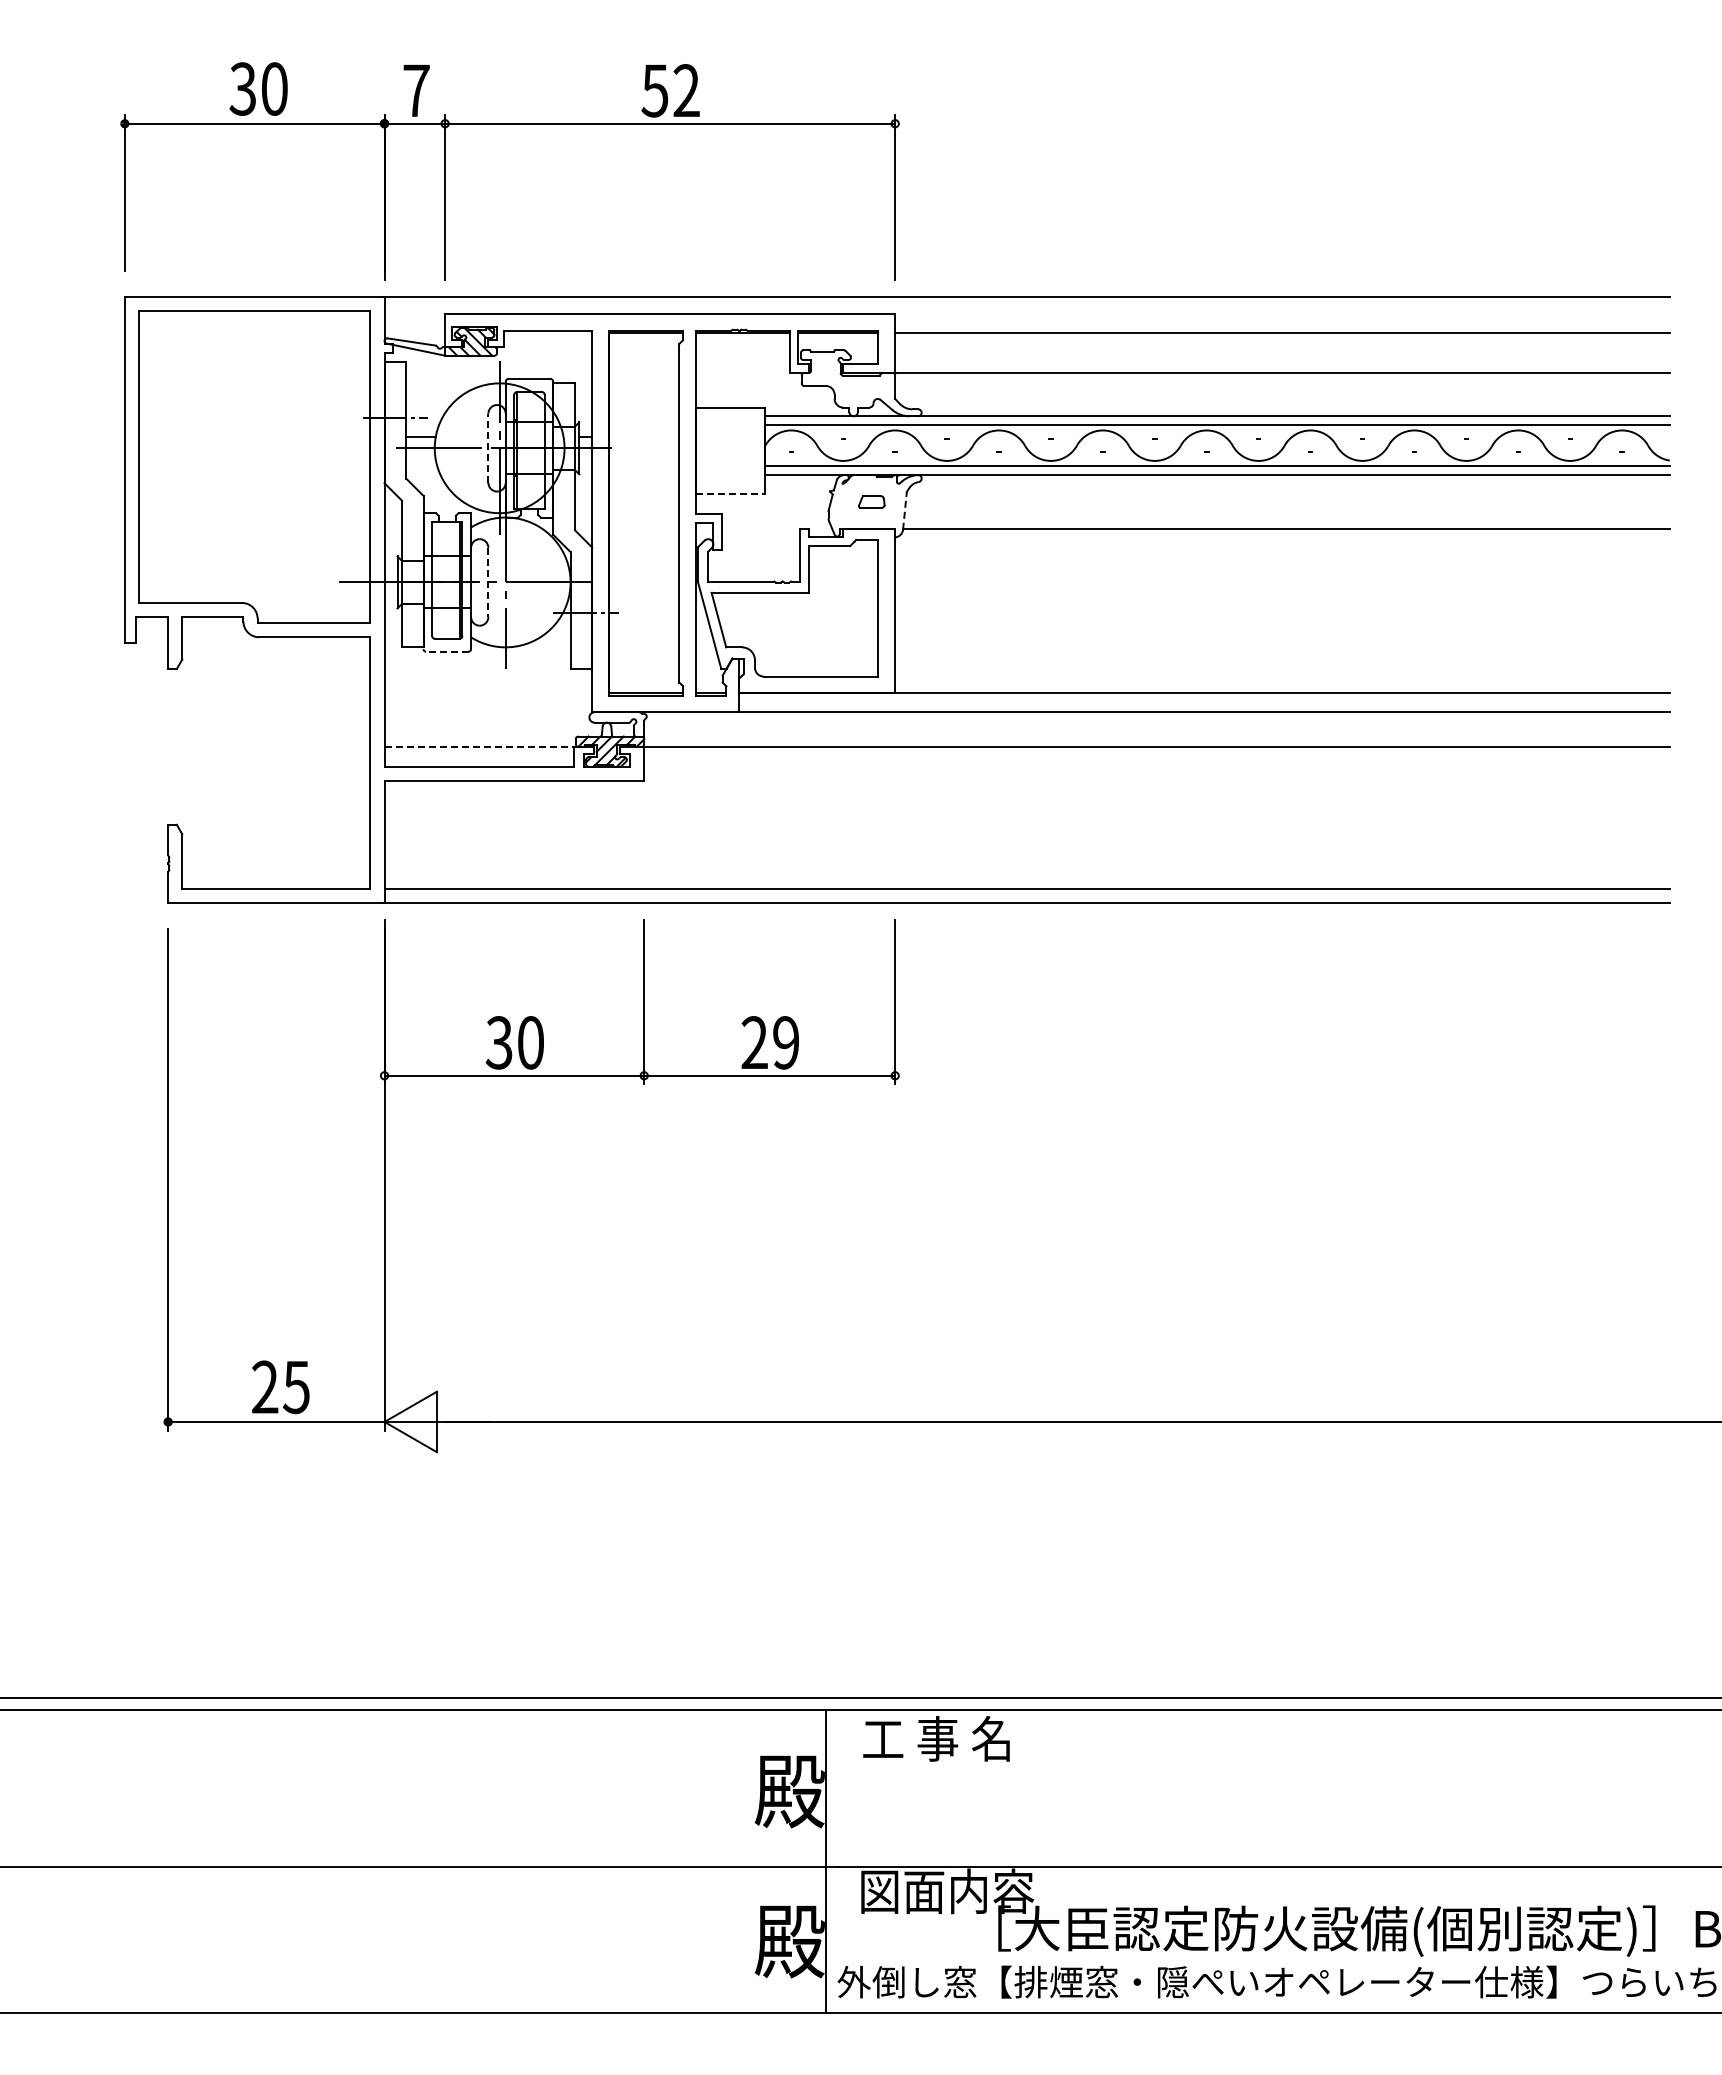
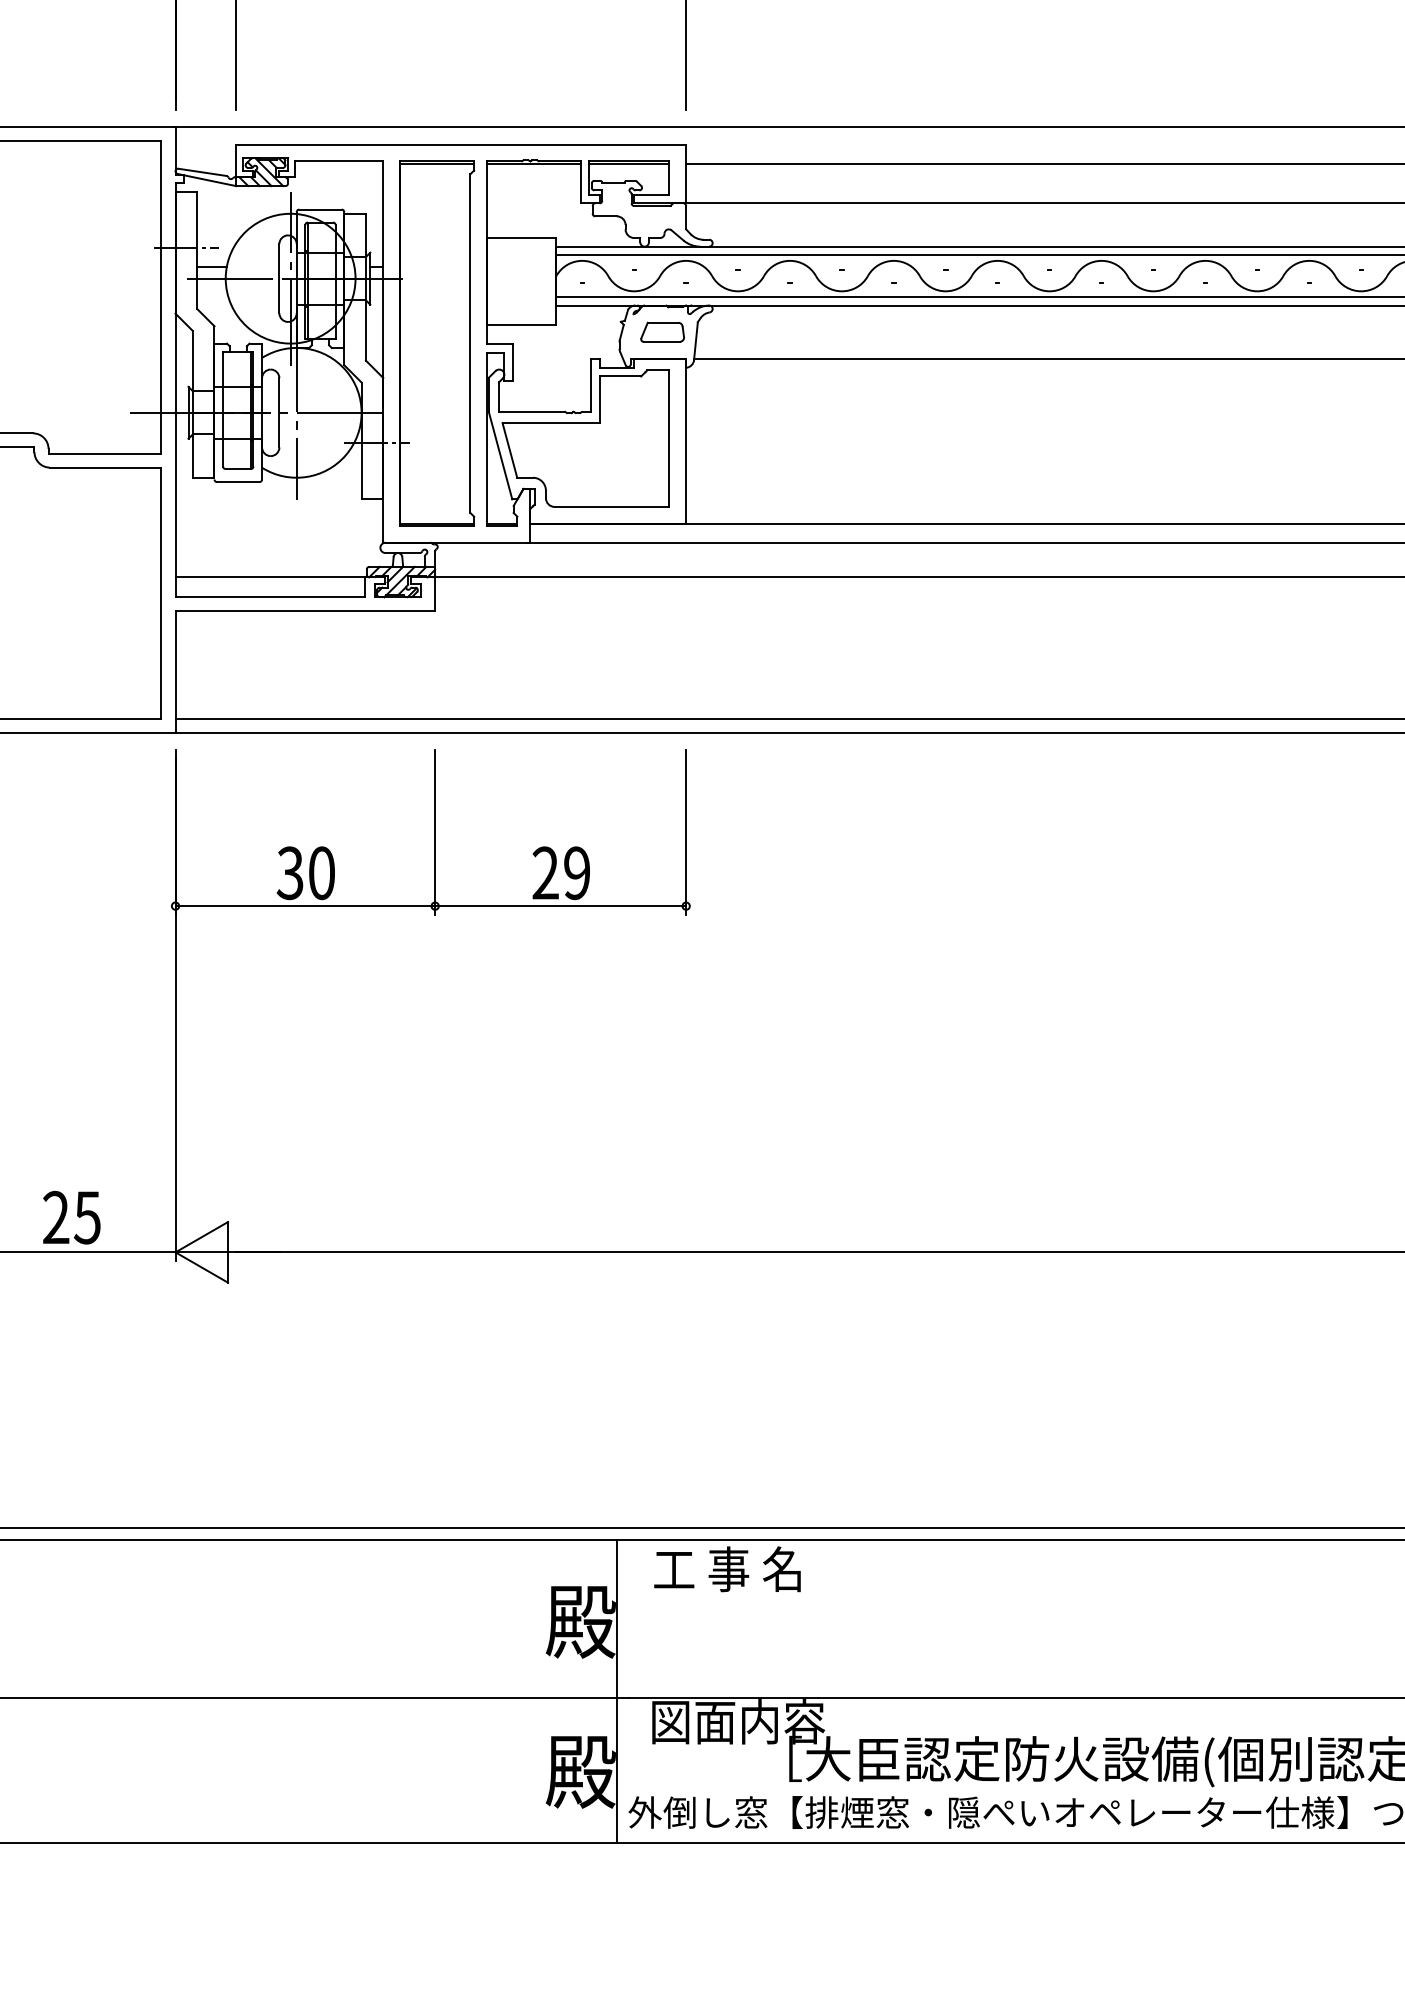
line: (488, 448) -> (279, 278), dashed -> solid
line: (730, 494) -> (521, 324), dashed -> solid
part: (871, 501) -> (662, 331), size x1.67
line: (905, 510) -> (696, 340), dashed -> solid
line: (488, 582) -> (279, 412), dashed -> solid
line: (446, 651) -> (237, 481), dashed -> solid
line: (481, 746) -> (272, 576), dashed -> solid

